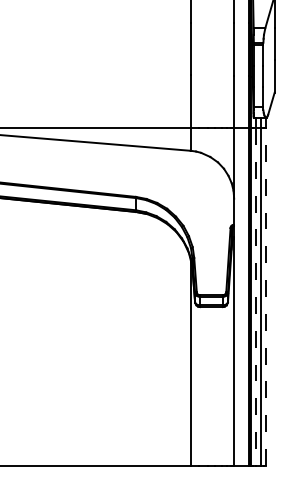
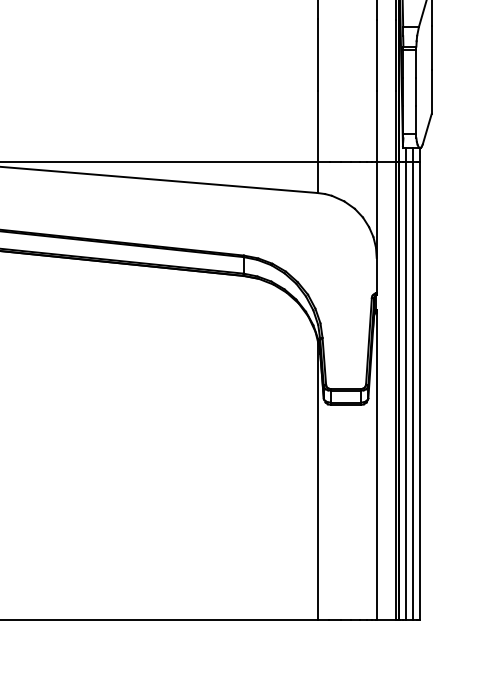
line: (256, 297) -> (406, 391), dashed -> solid
line: (266, 297) -> (420, 391), dashed -> solid

